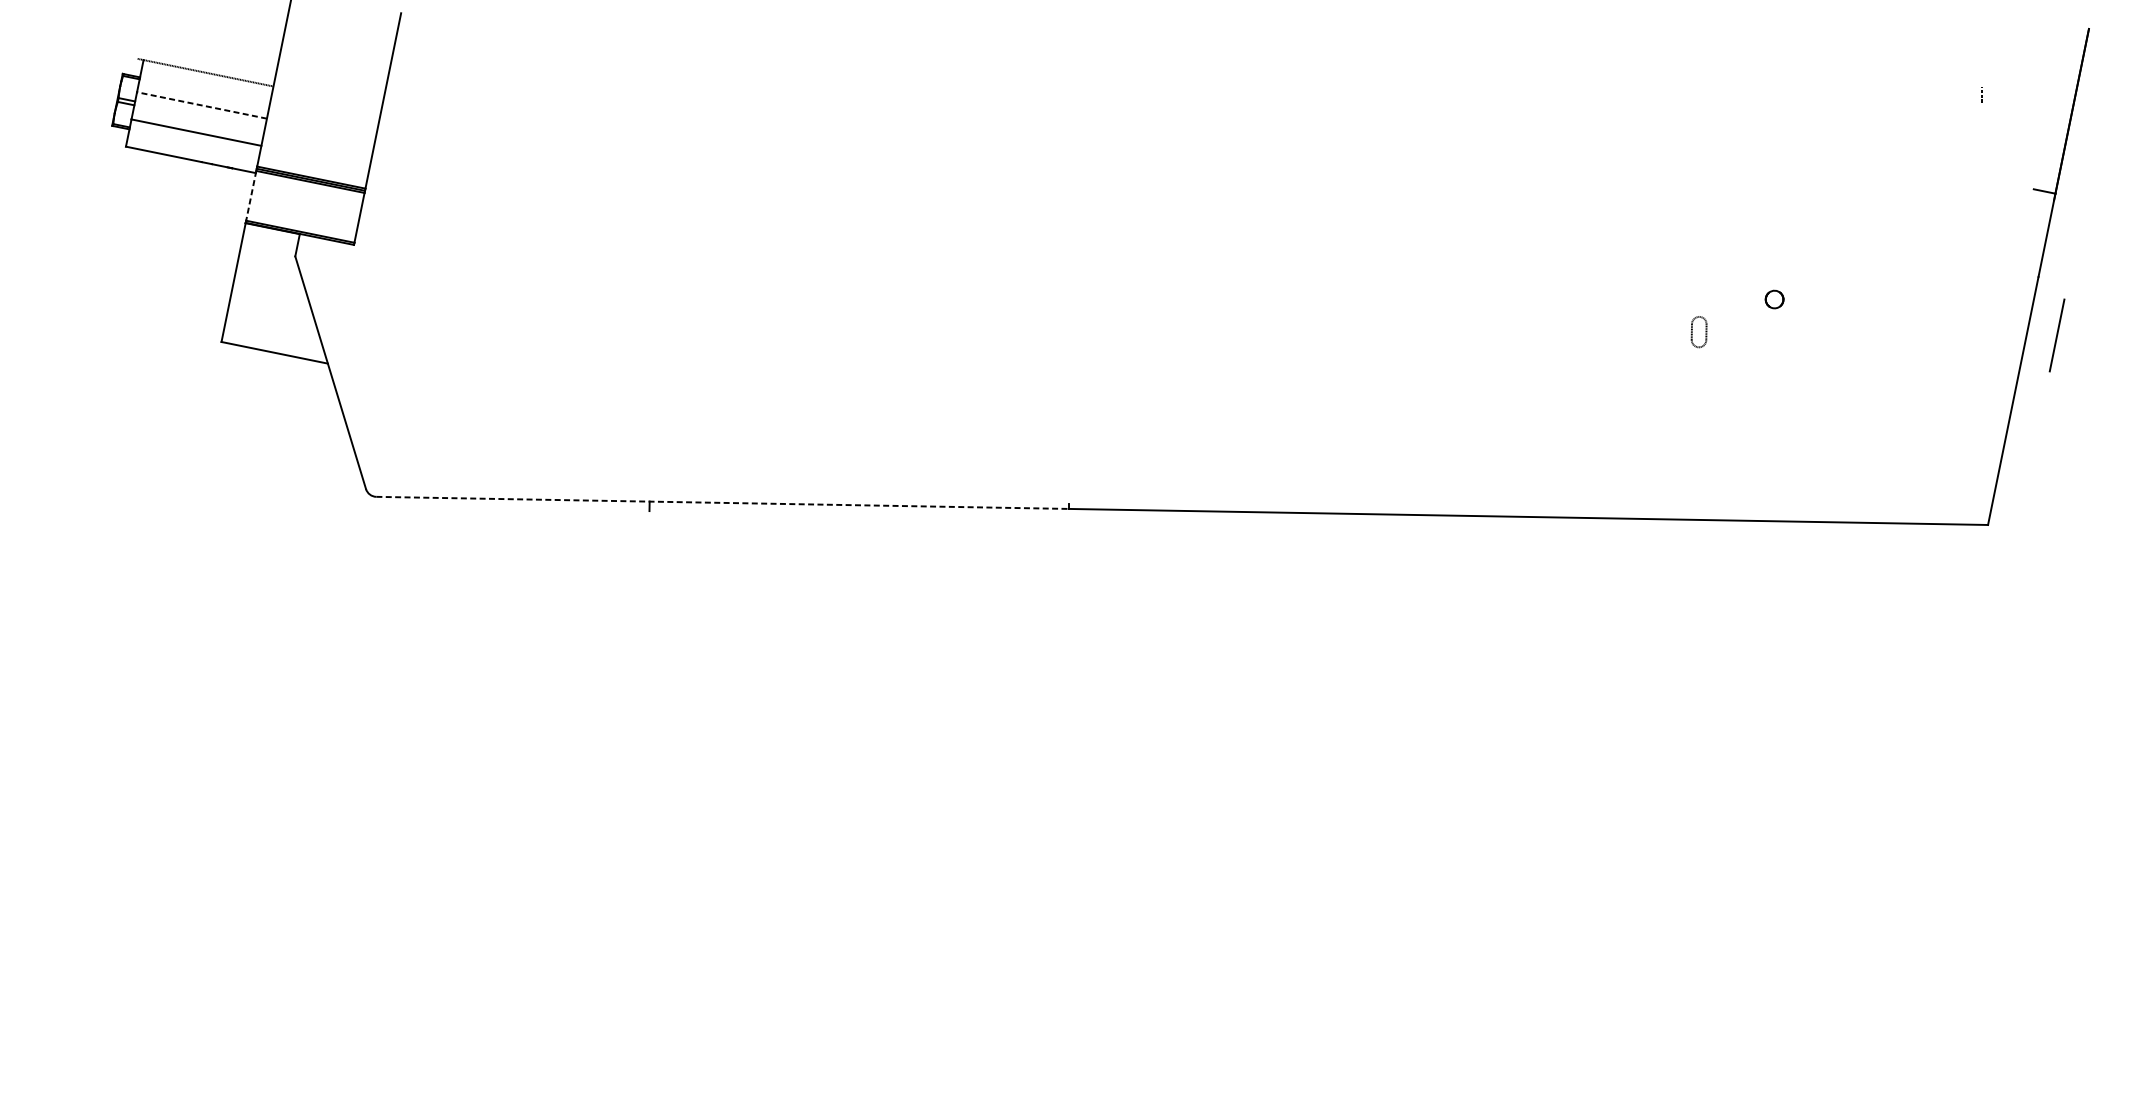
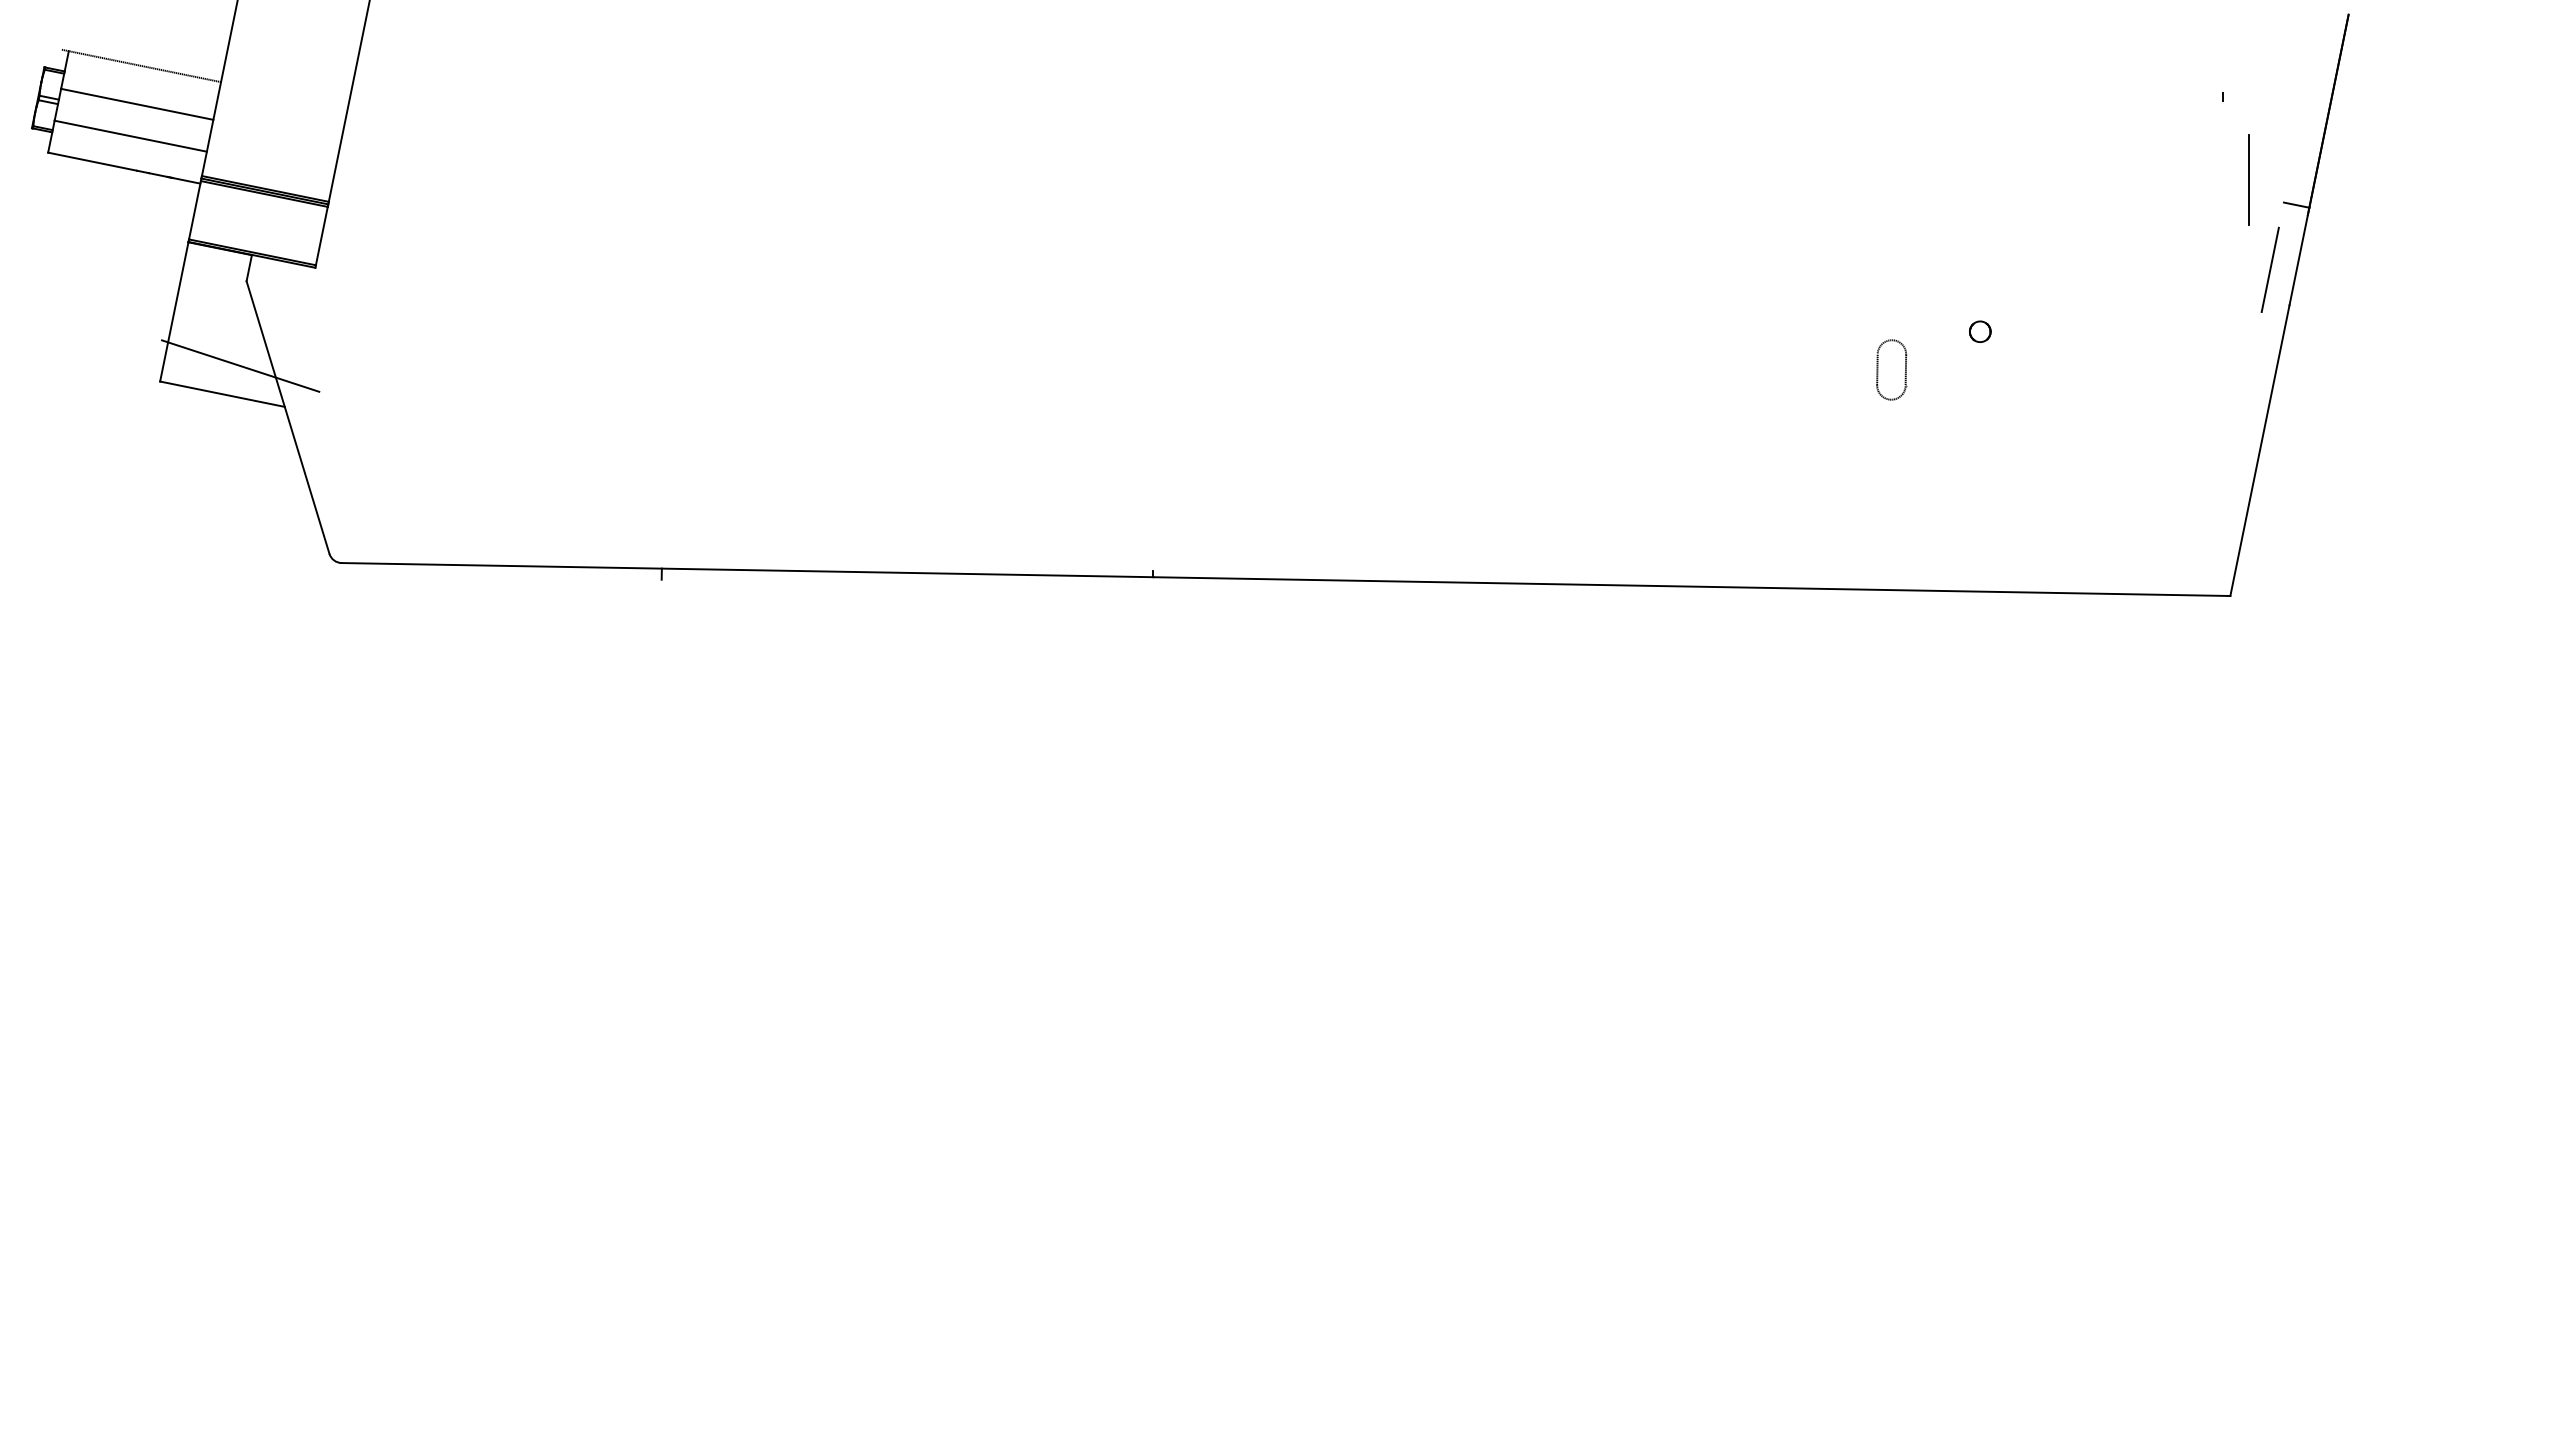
line: (202, 105) -> (137, 104), dashed -> solid
line: (2003, 169) -> (2248, 179), added
line: (250, 196) -> (194, 210), dashed -> solid
line: (290, 328) -> (240, 365), added
part: (1698, 331) -> (1891, 369), size x1.67
line: (2056, 335) -> (2269, 269), moved
line: (722, 503) -> (747, 570), dashed -> solid

